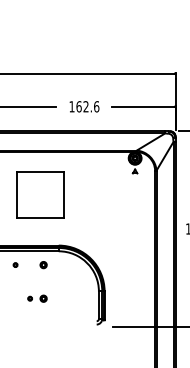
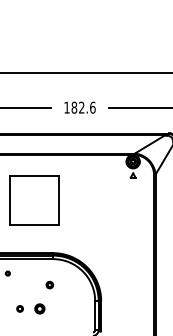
text: (78, 106) -> (73, 107), 162.6 -> 182.6
part: (43, 265) -> (49, 285), moved
part: (37, 298) -> (30, 308), size x1.4

